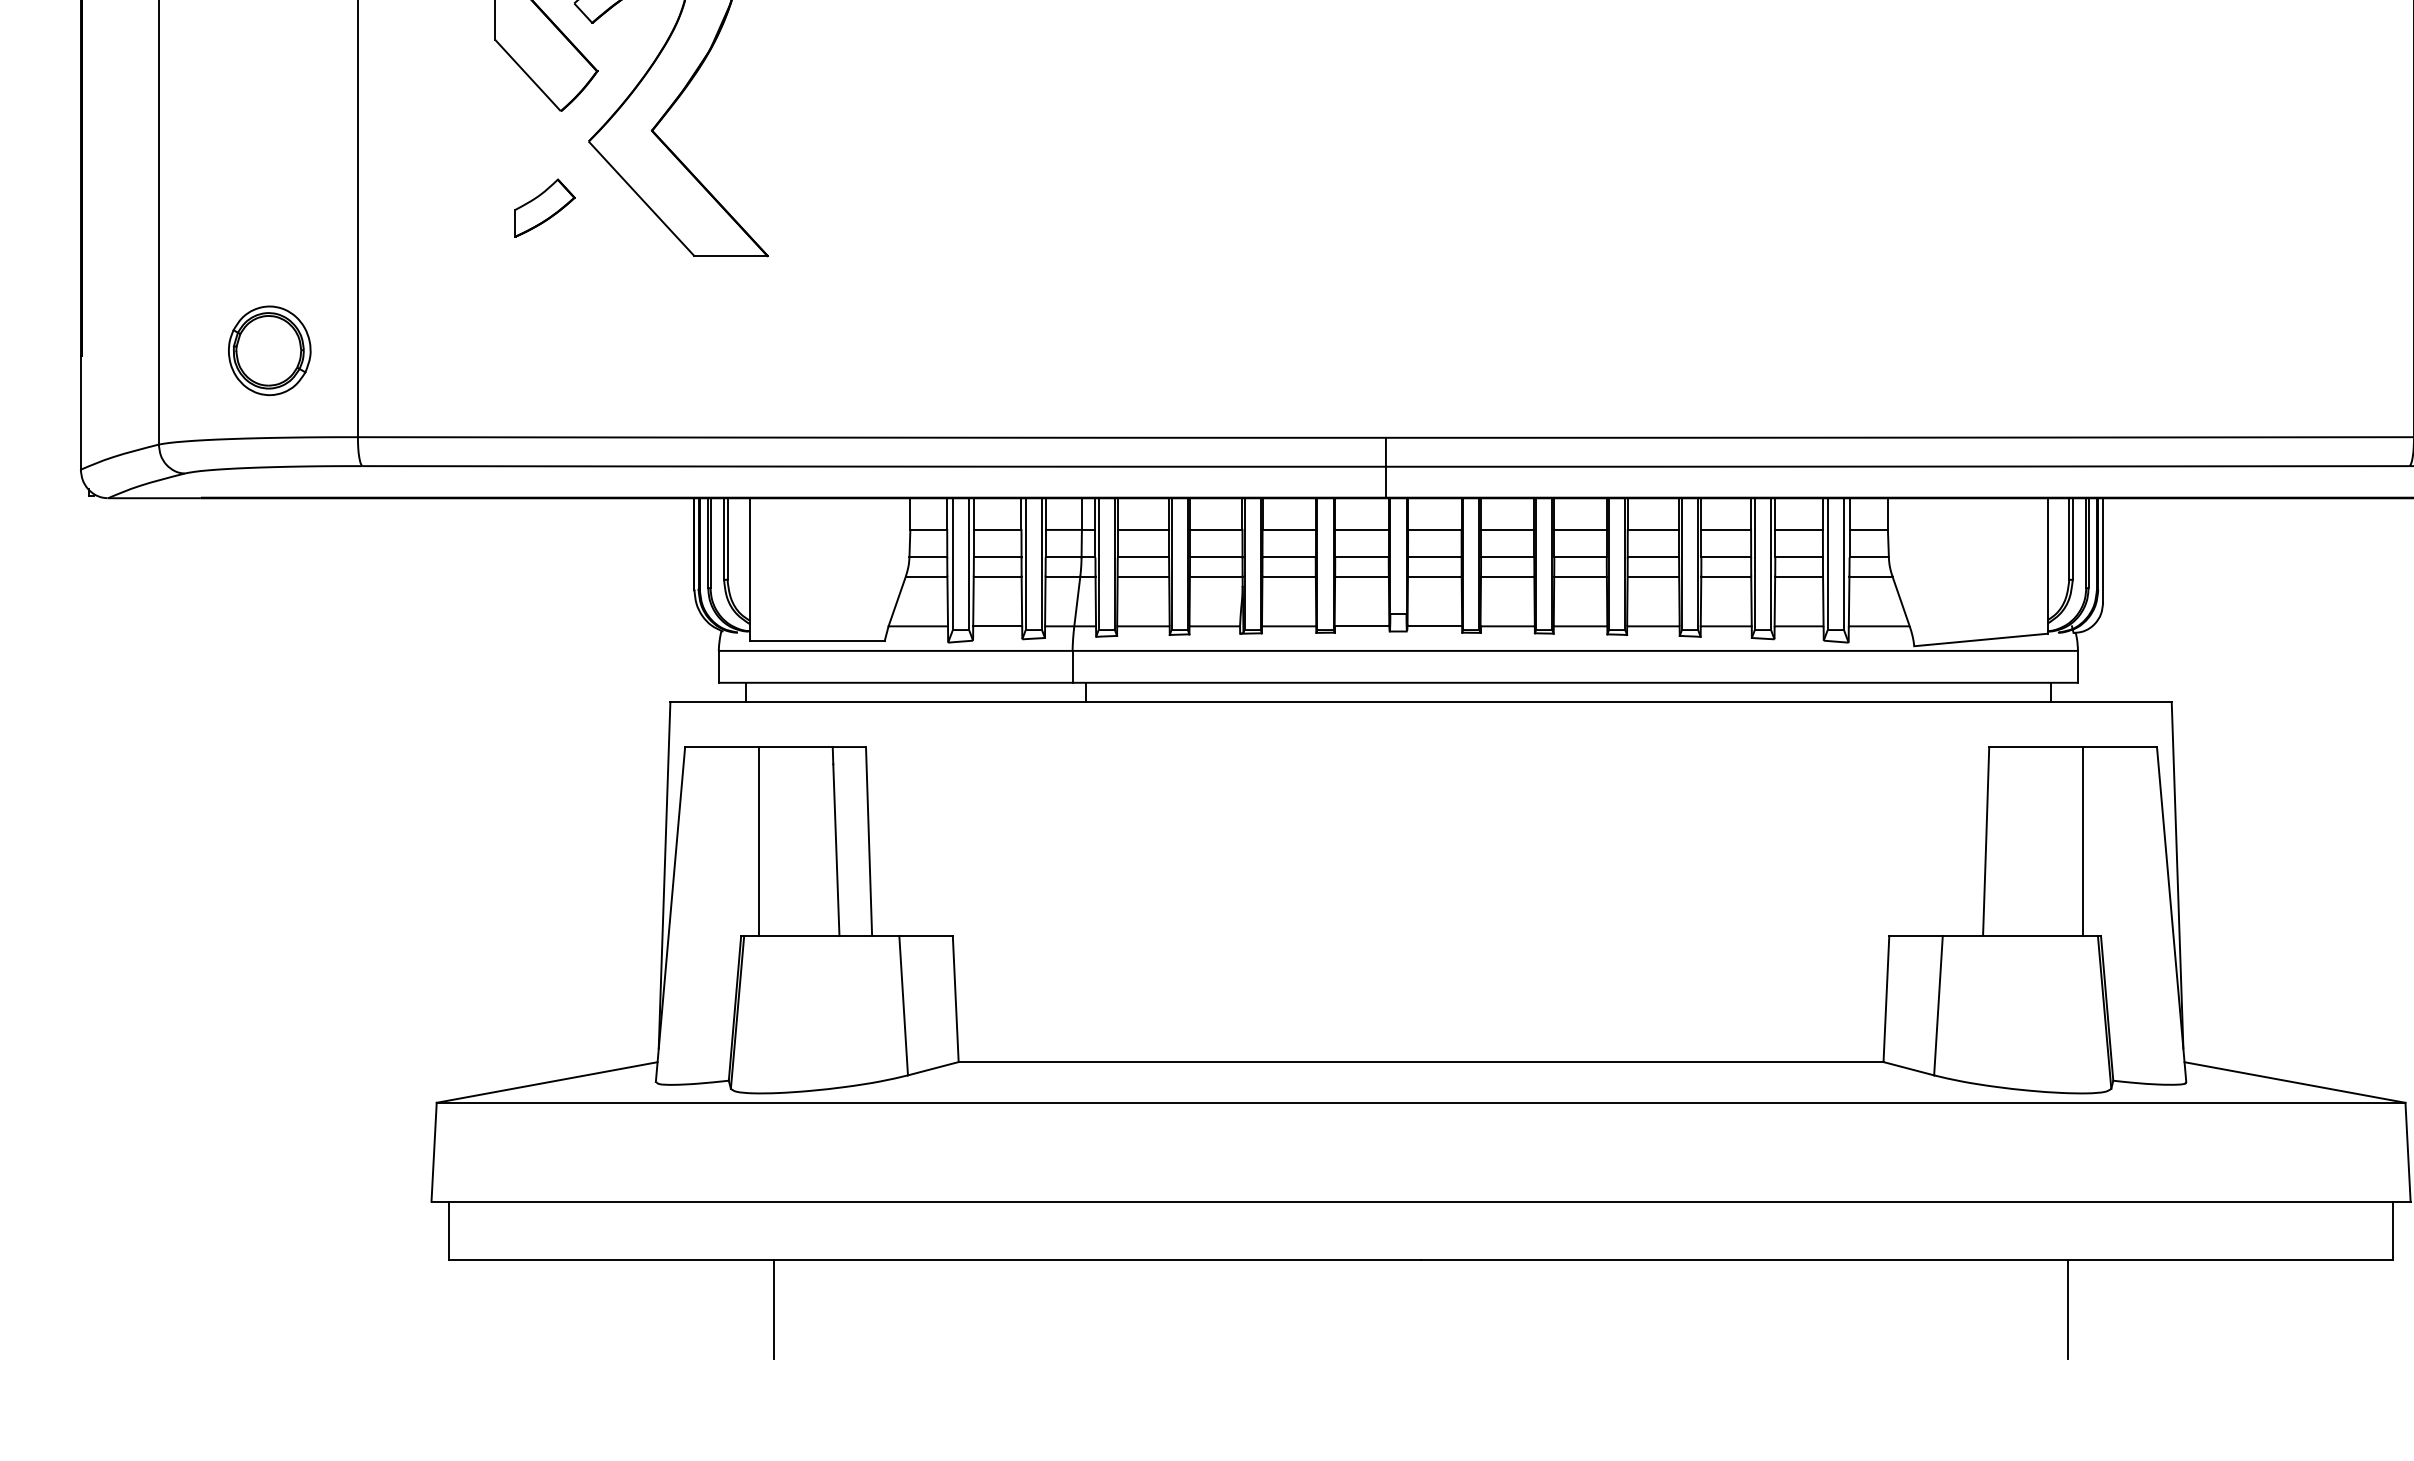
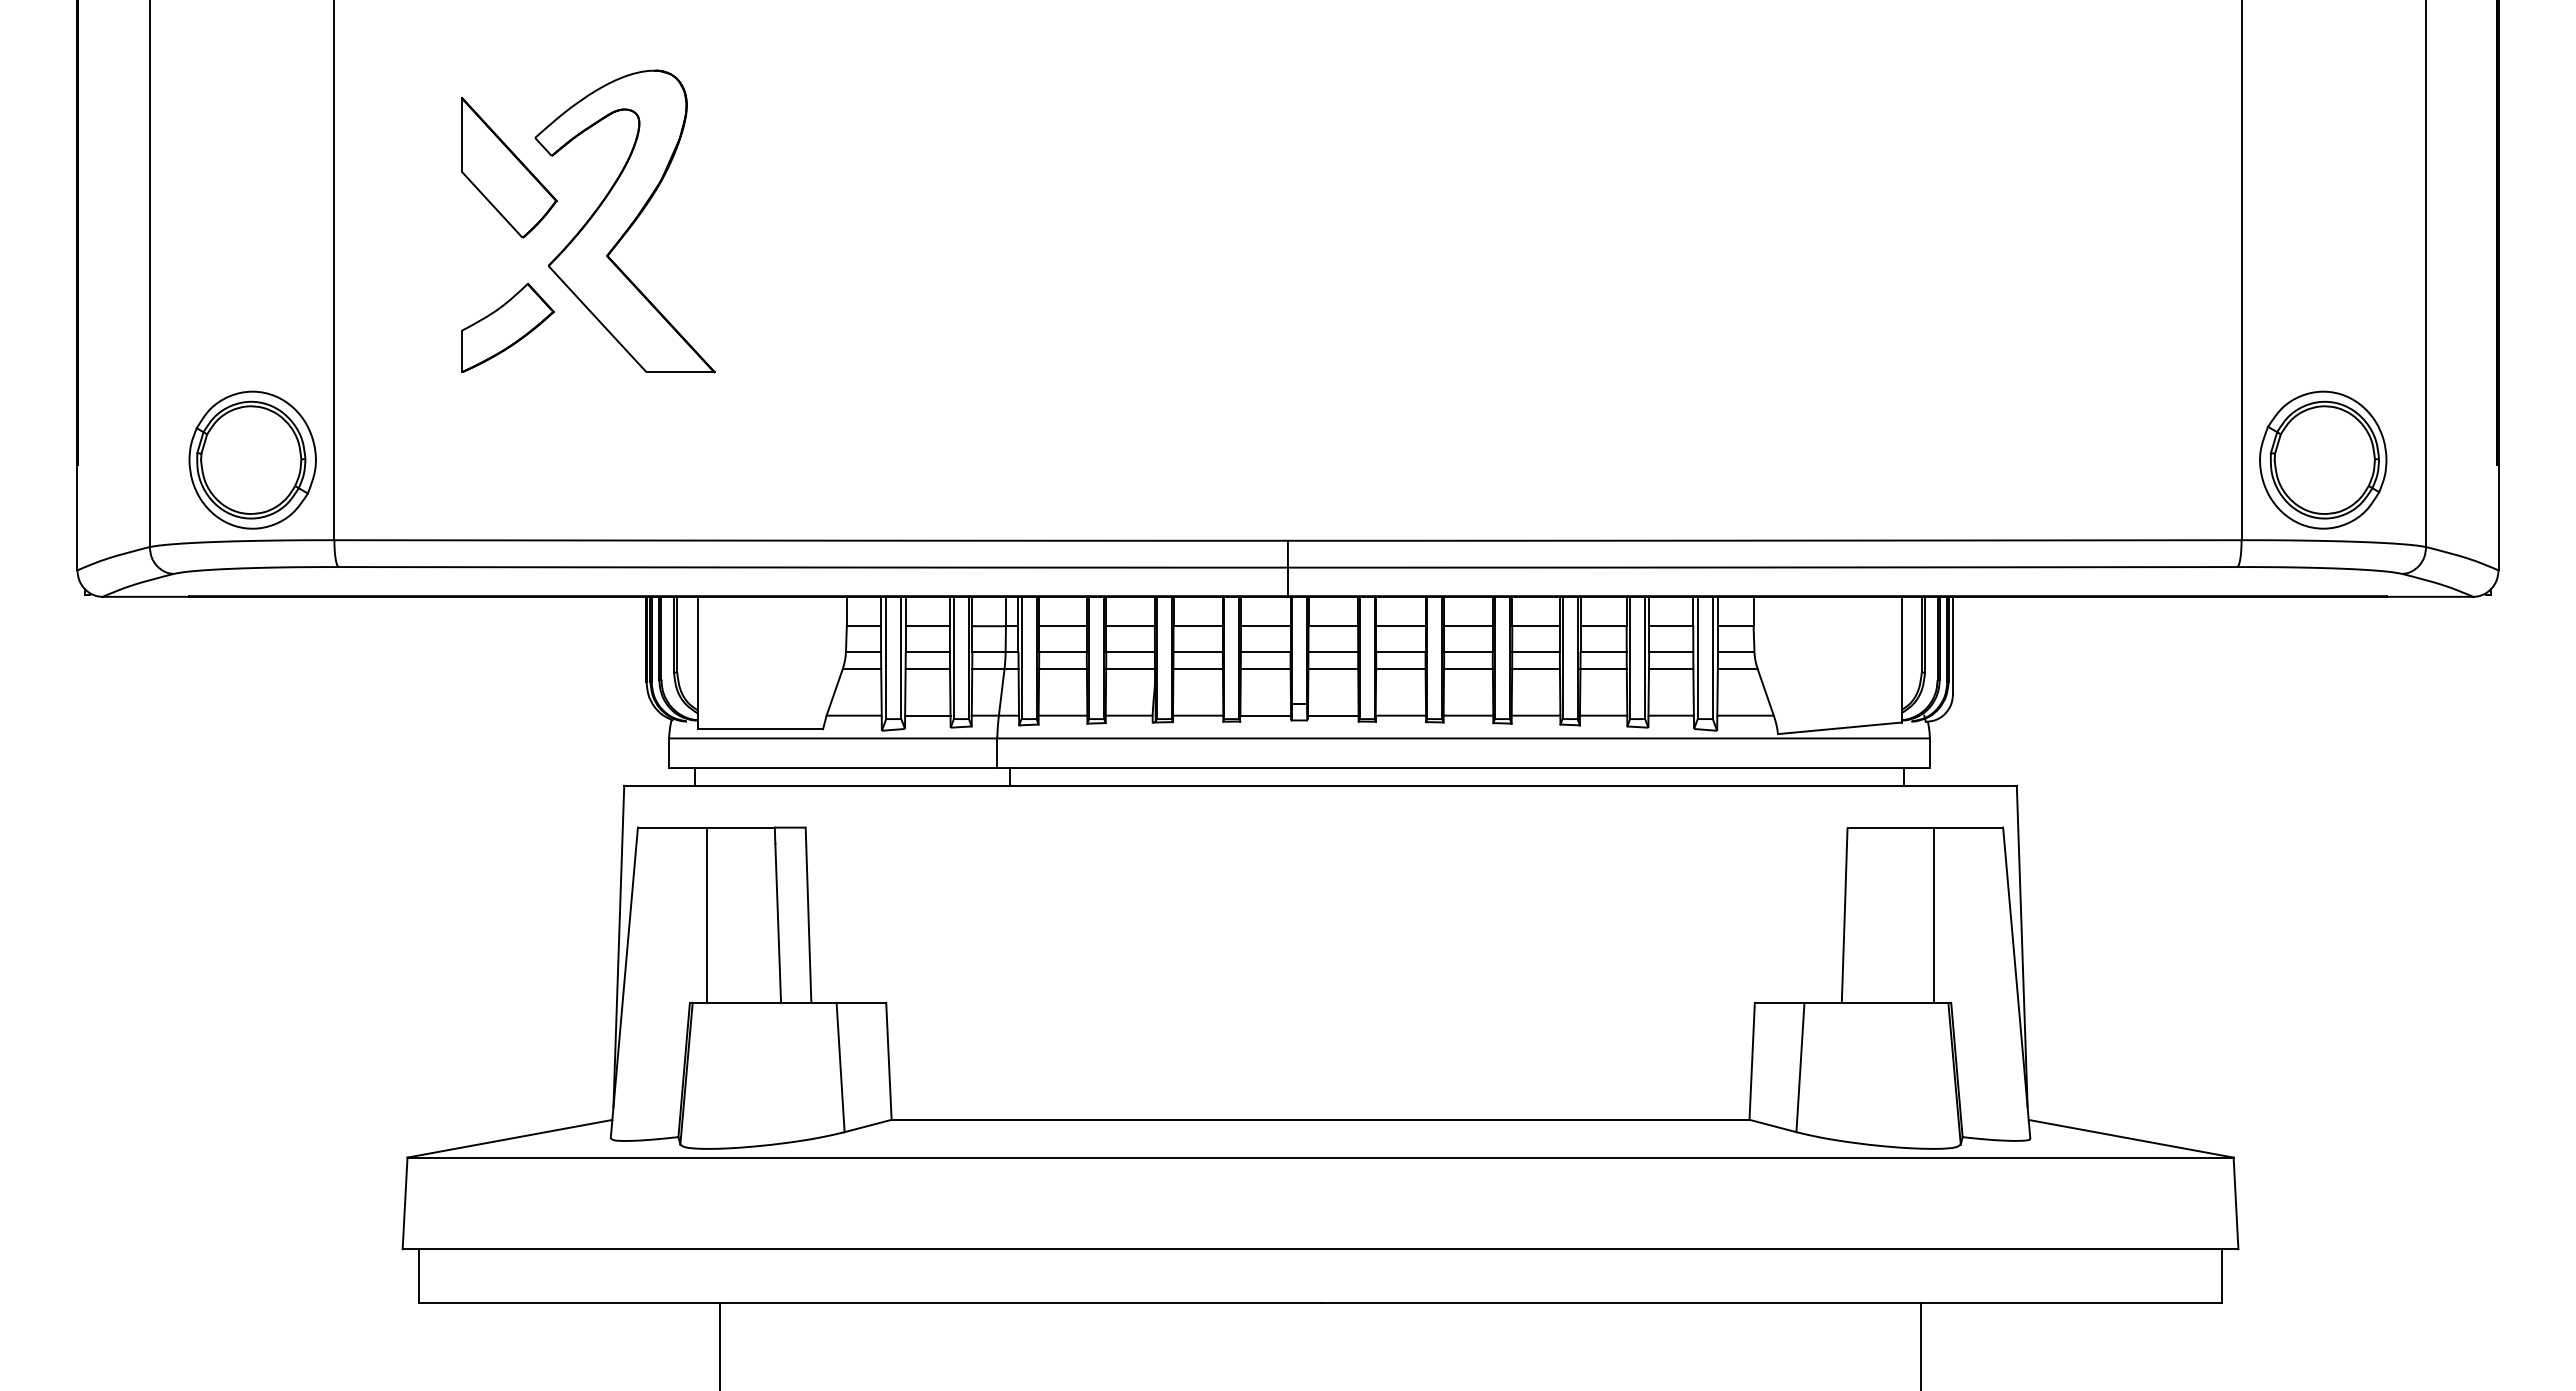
part: (544, 207) -> (507, 327), size x1.67
part: (269, 350) -> (252, 459), size x1.67

